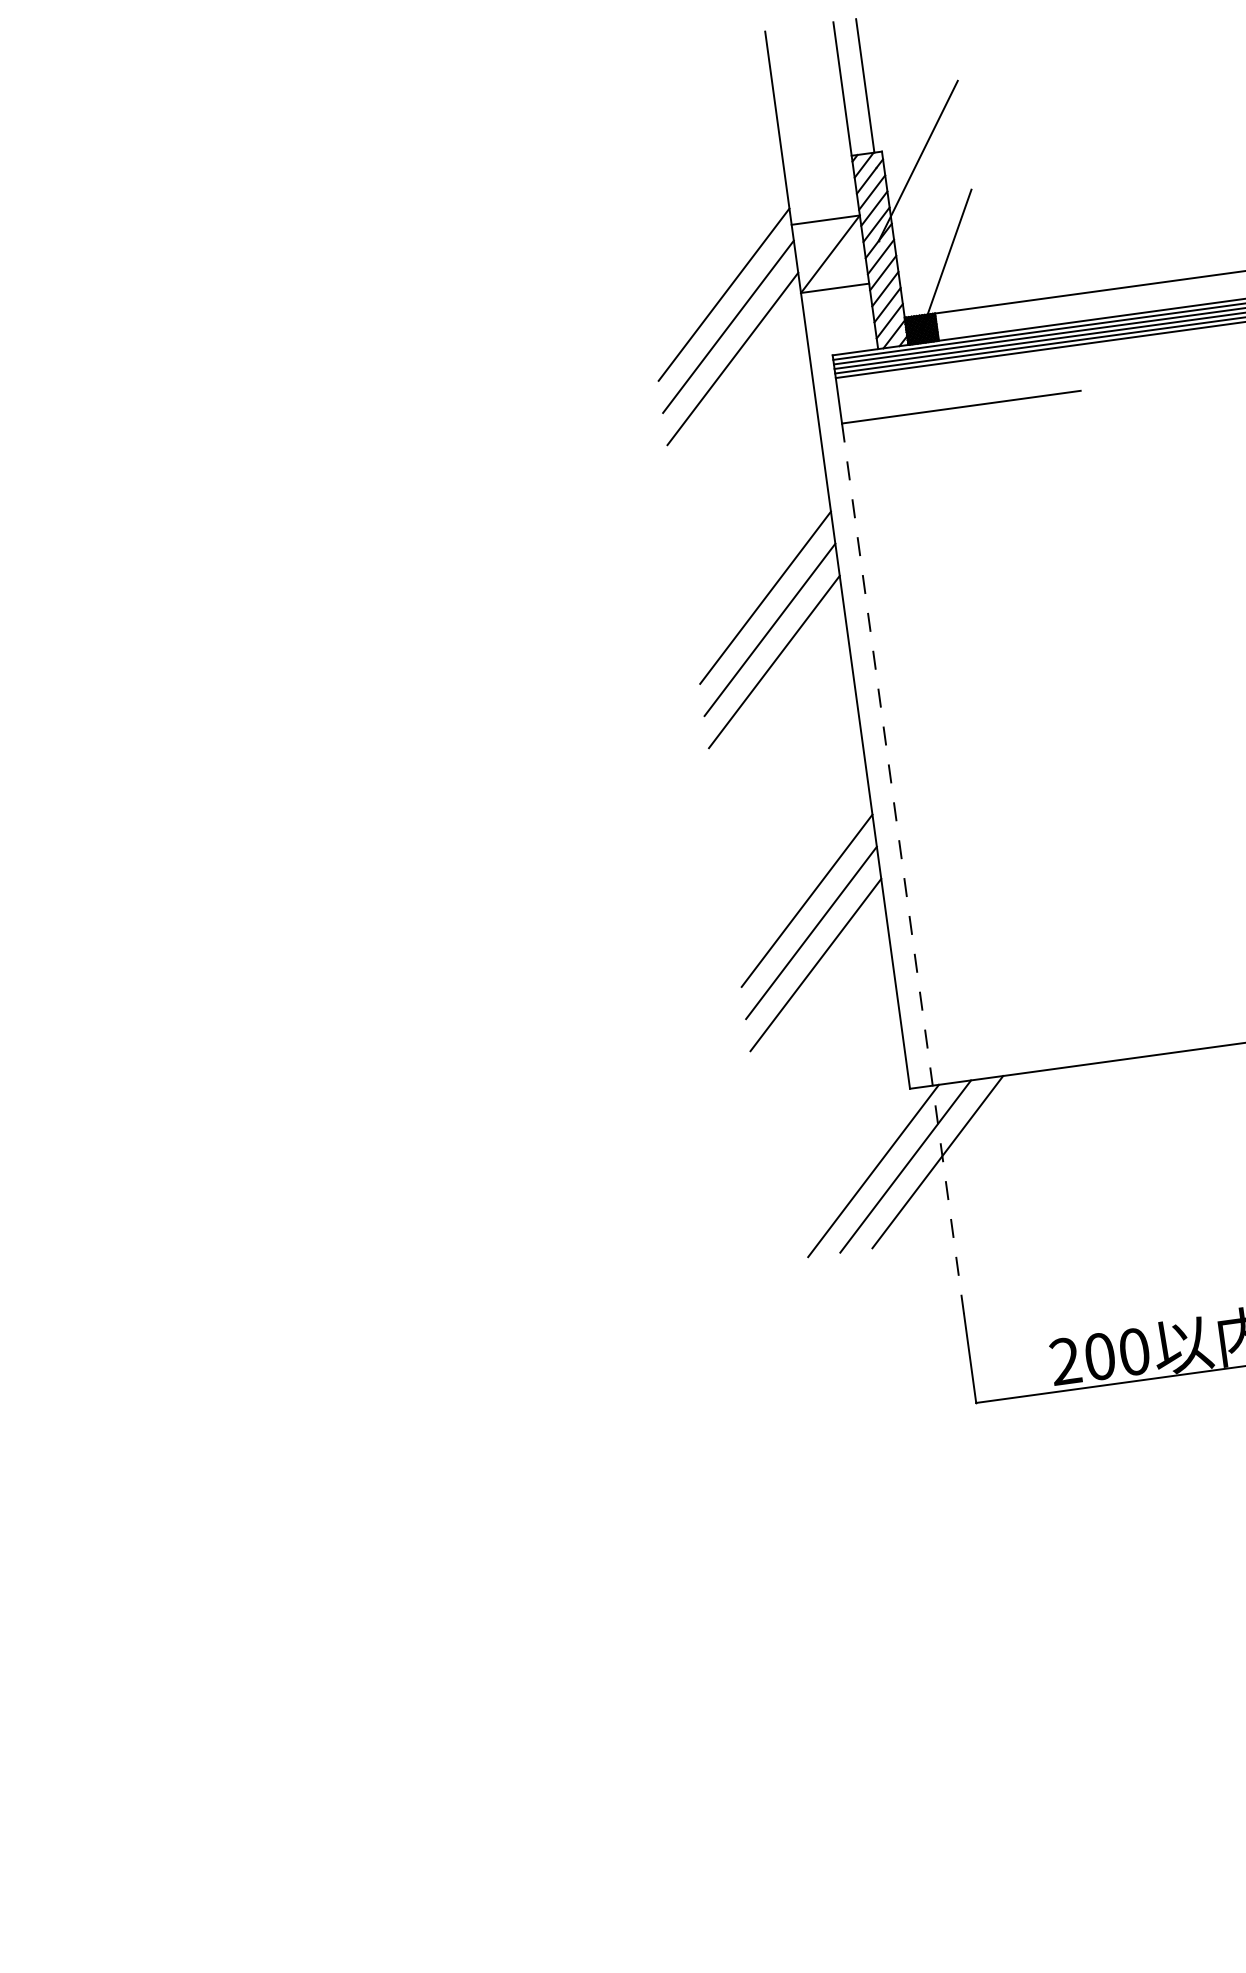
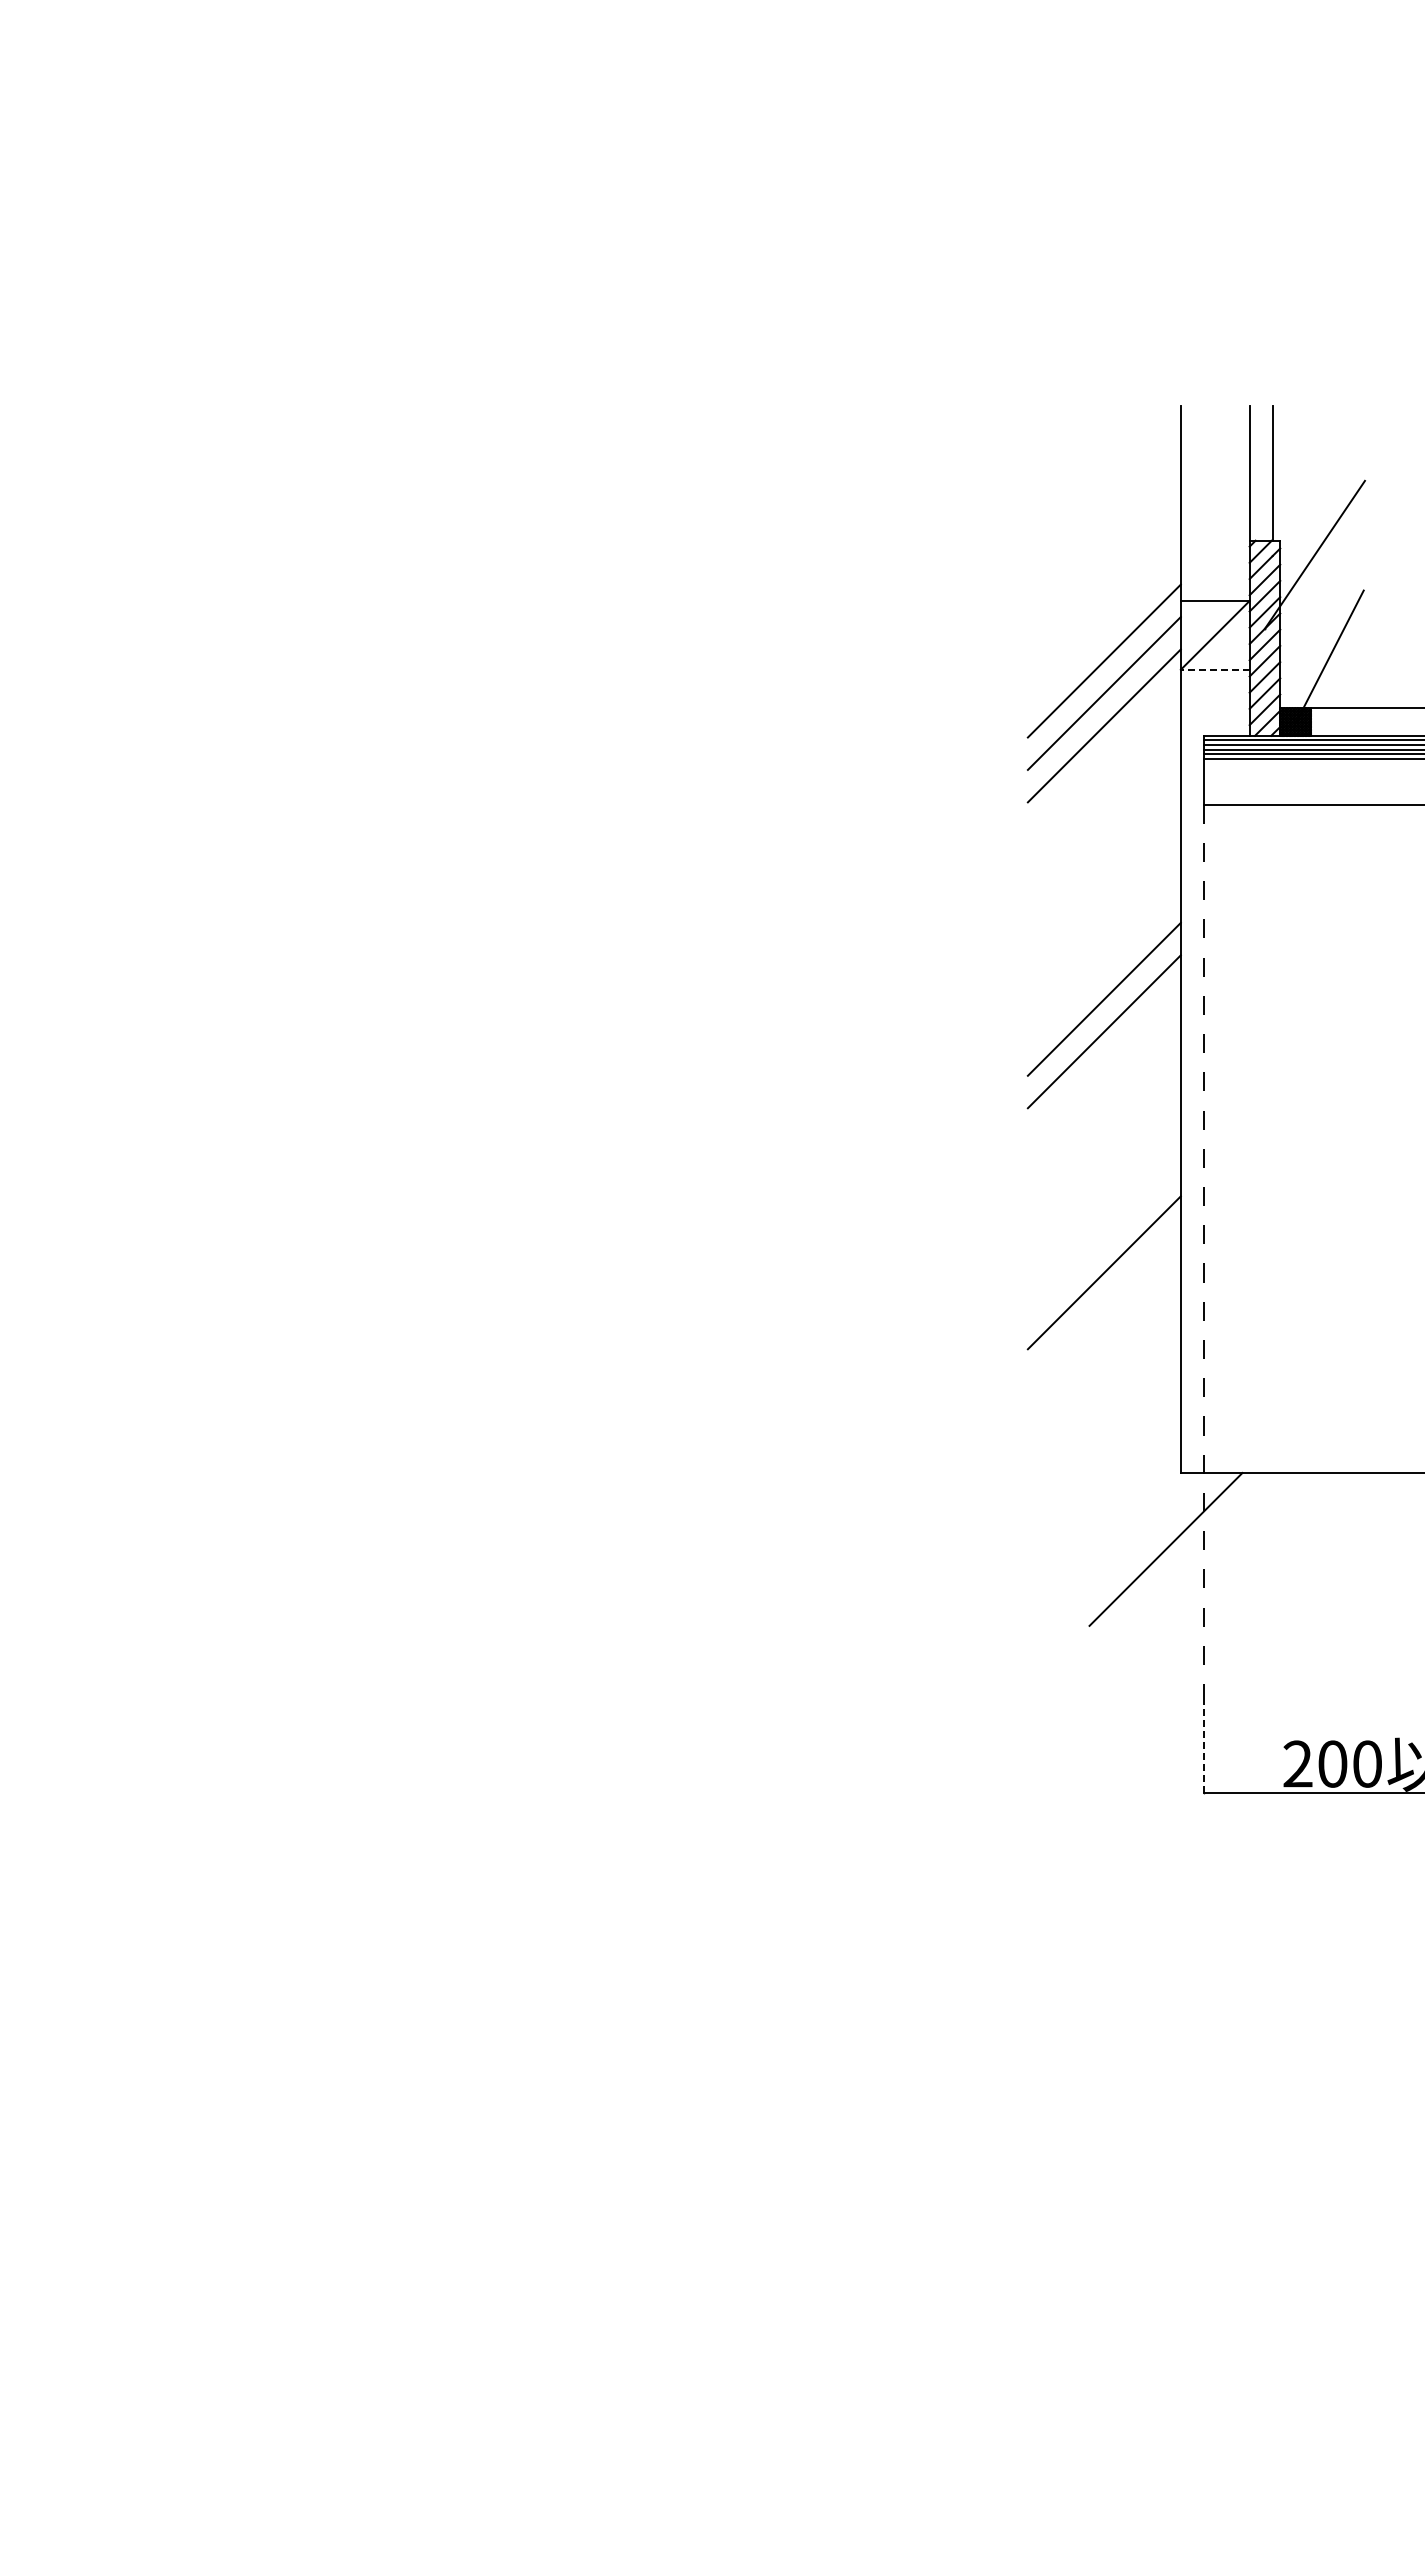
line: (834, 288) -> (1214, 669), solid -> dashed
line: (764, 597) -> (1103, 966), removed
line: (810, 932) -> (1103, 1304), removed
line: (815, 965) -> (1103, 1337), removed
line: (936, 1161) -> (1197, 1548), removed
line: (873, 1170) -> (1133, 1548), removed
line: (969, 1358) -> (1203, 1748), solid -> dashed

